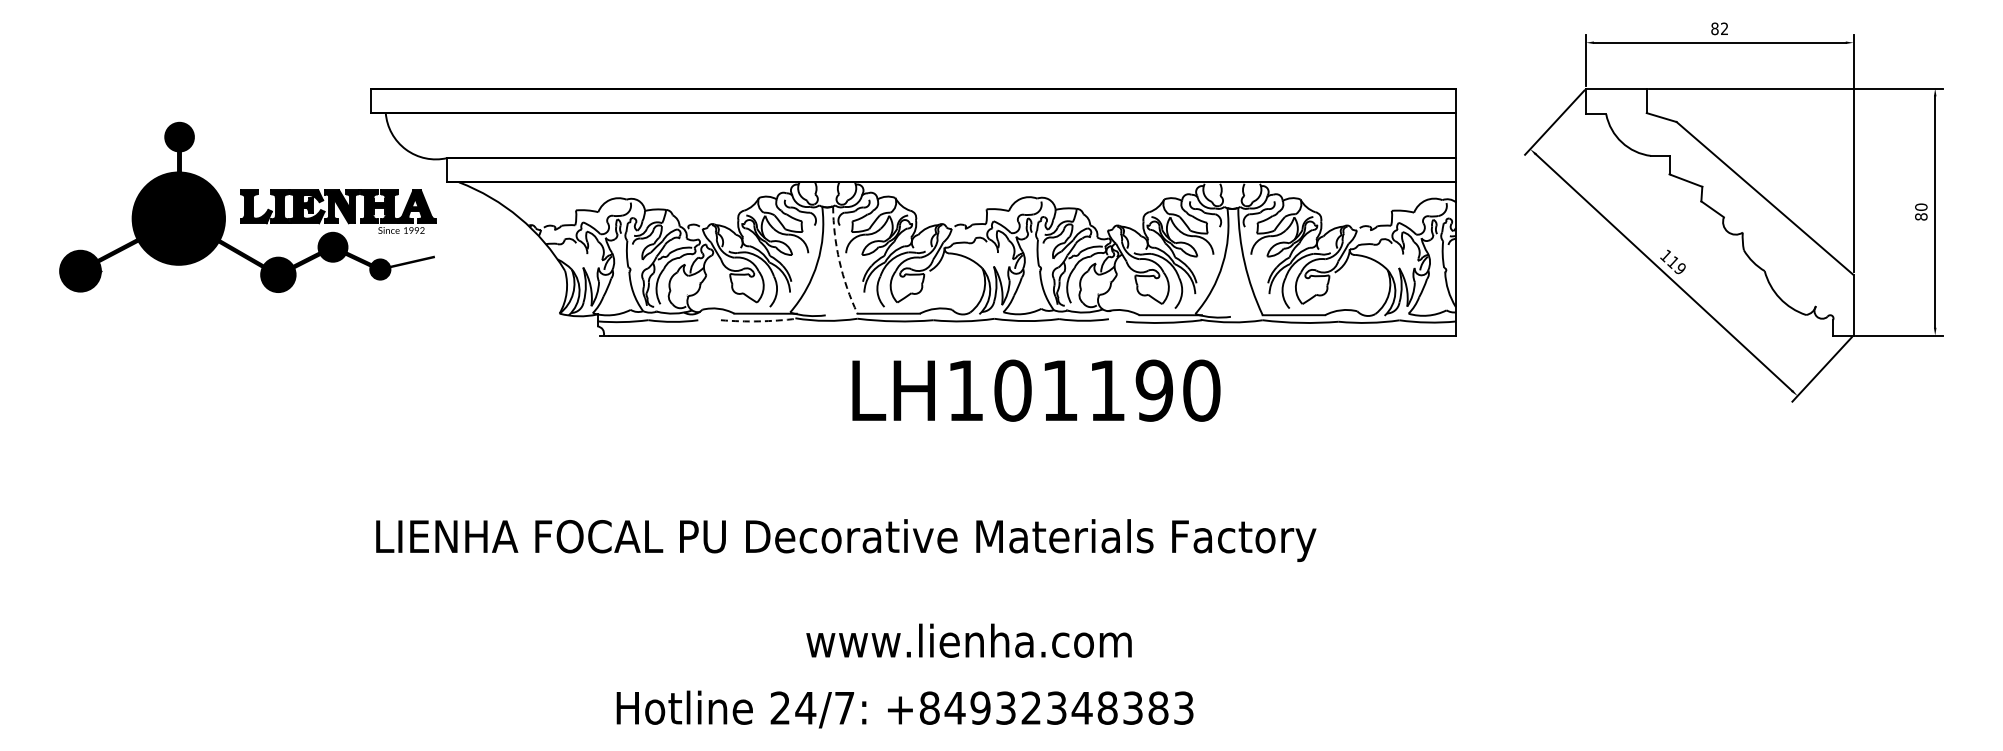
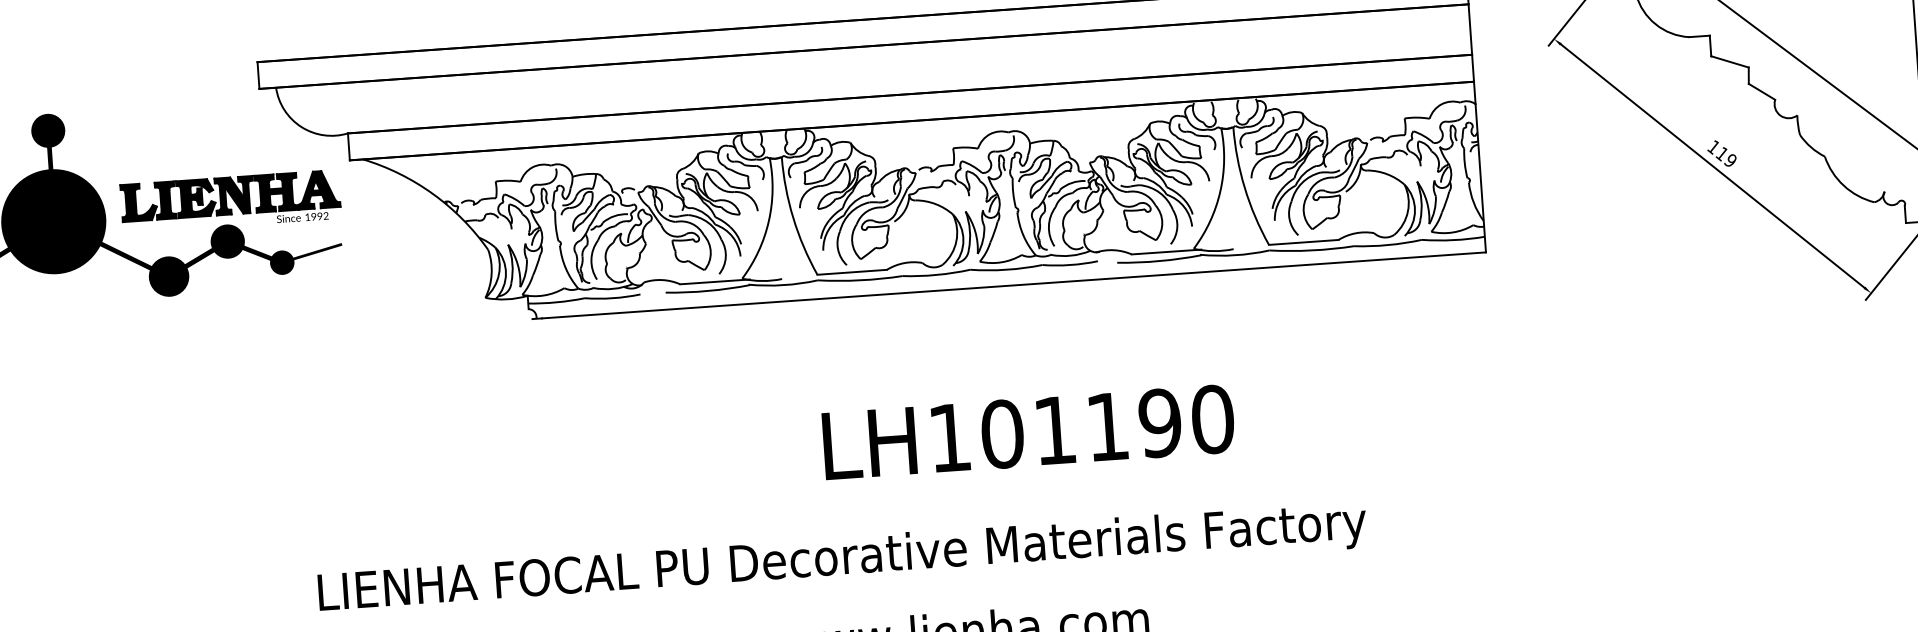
arc: (839, 261) -> (793, 217), dashed -> solid
arc: (758, 321) -> (707, 291), dashed -> solid
text: (1036, 390) -> (1028, 432), moved
text: (846, 540) -> (842, 560), moved

